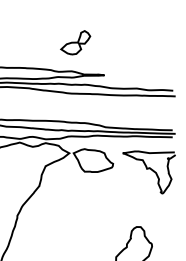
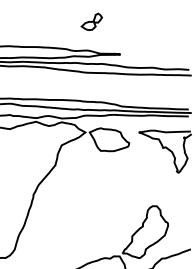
part: (75, 42) -> (91, 21), size x0.7

